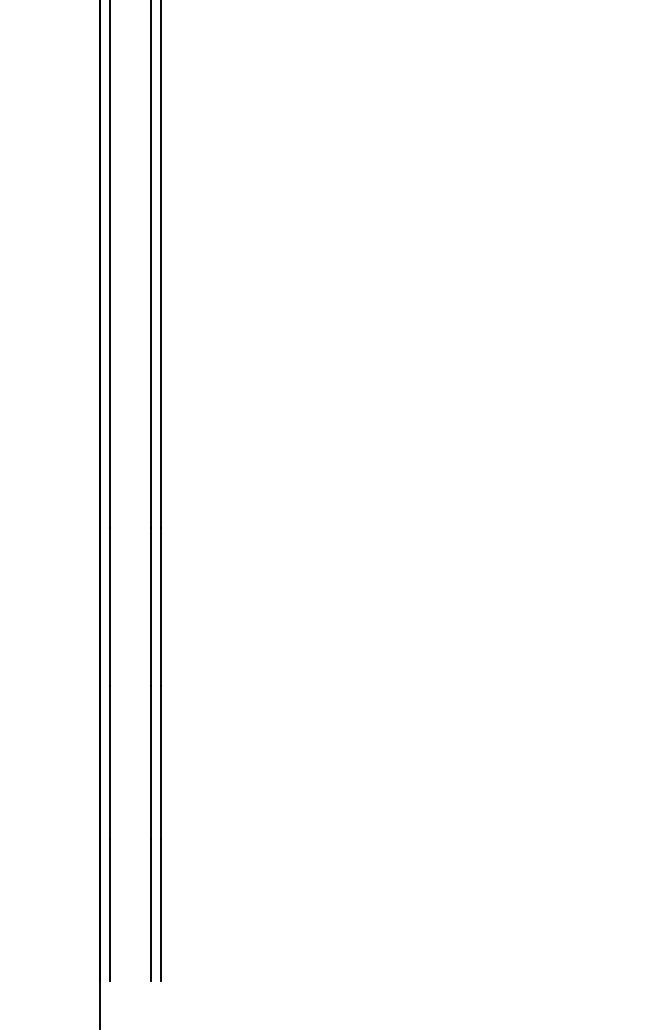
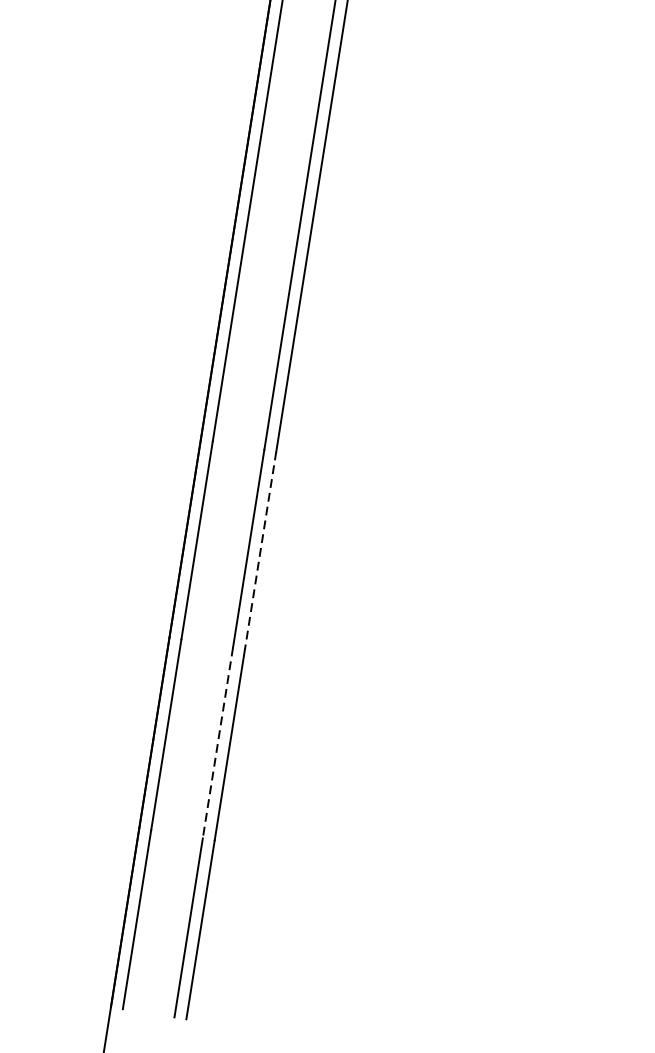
line: (160, 607) -> (260, 550), solid -> dashed
line: (151, 762) -> (218, 743), solid -> dashed

